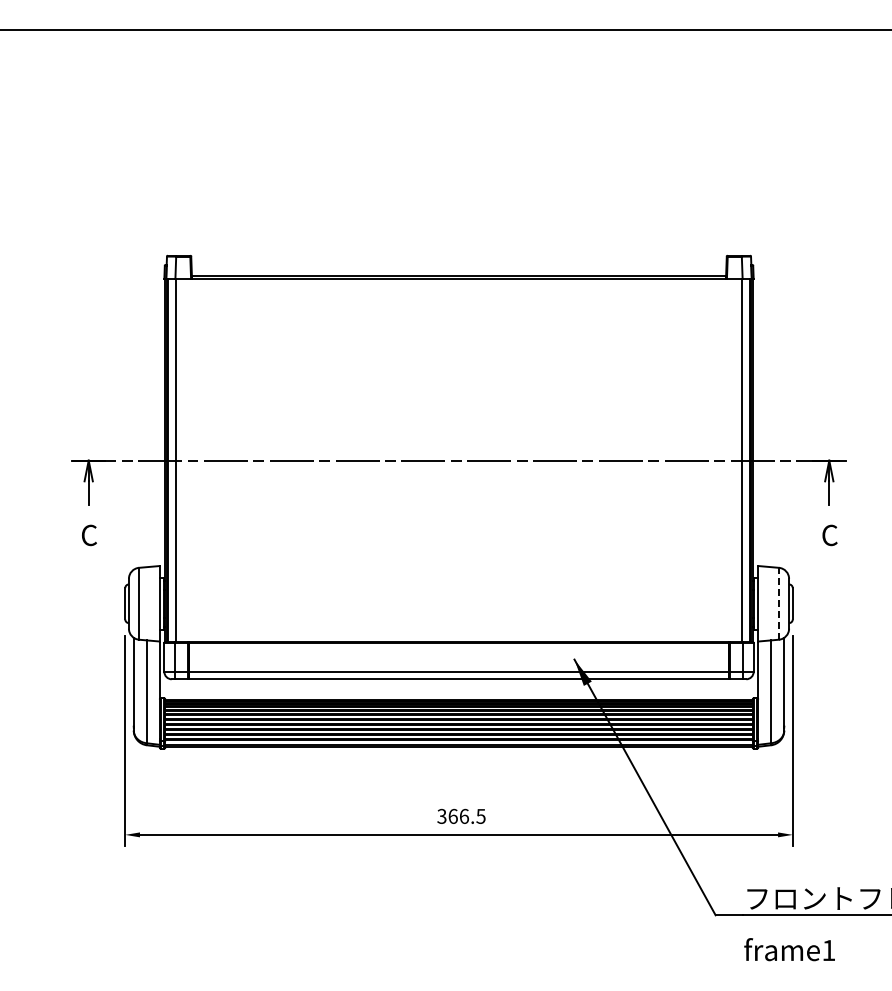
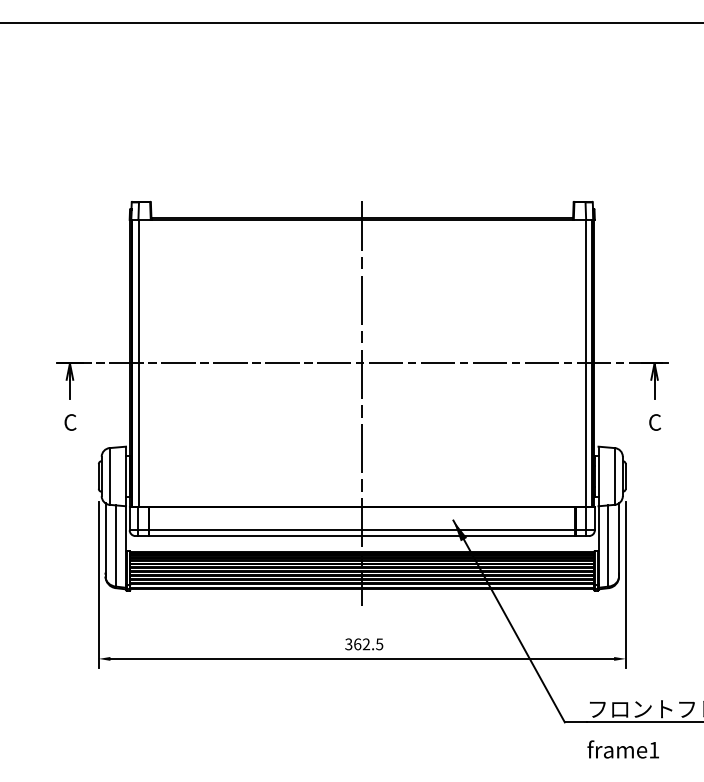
line: (459, 511) -> (362, 403), added
line: (779, 603) -> (615, 476), dashed -> solid
text: (463, 815) -> (365, 643), 366.5 -> 362.5

